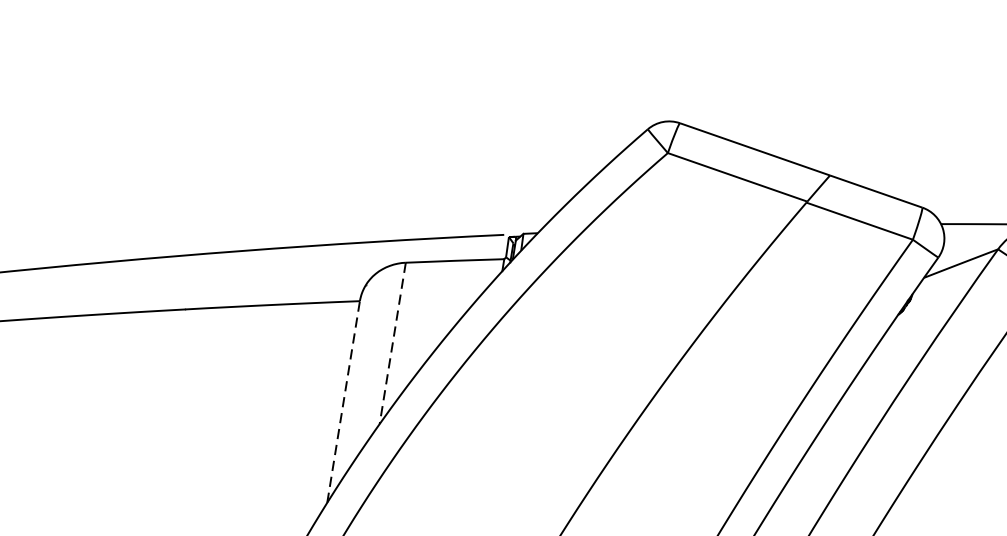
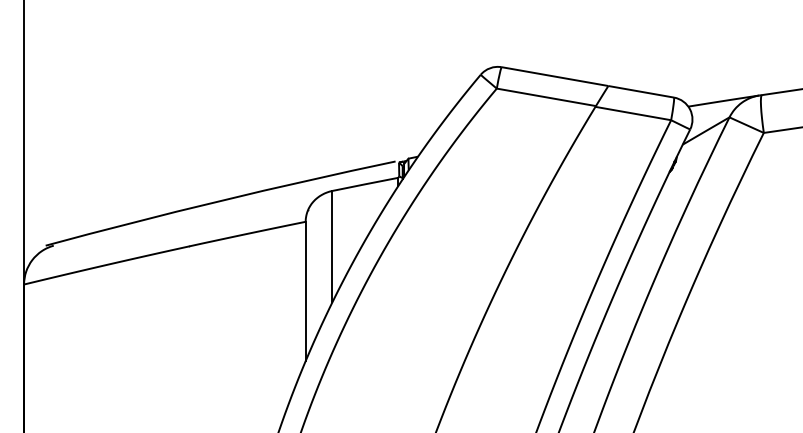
line: (392, 343) -> (332, 246), dashed -> solid
line: (343, 402) -> (305, 291), dashed -> solid

